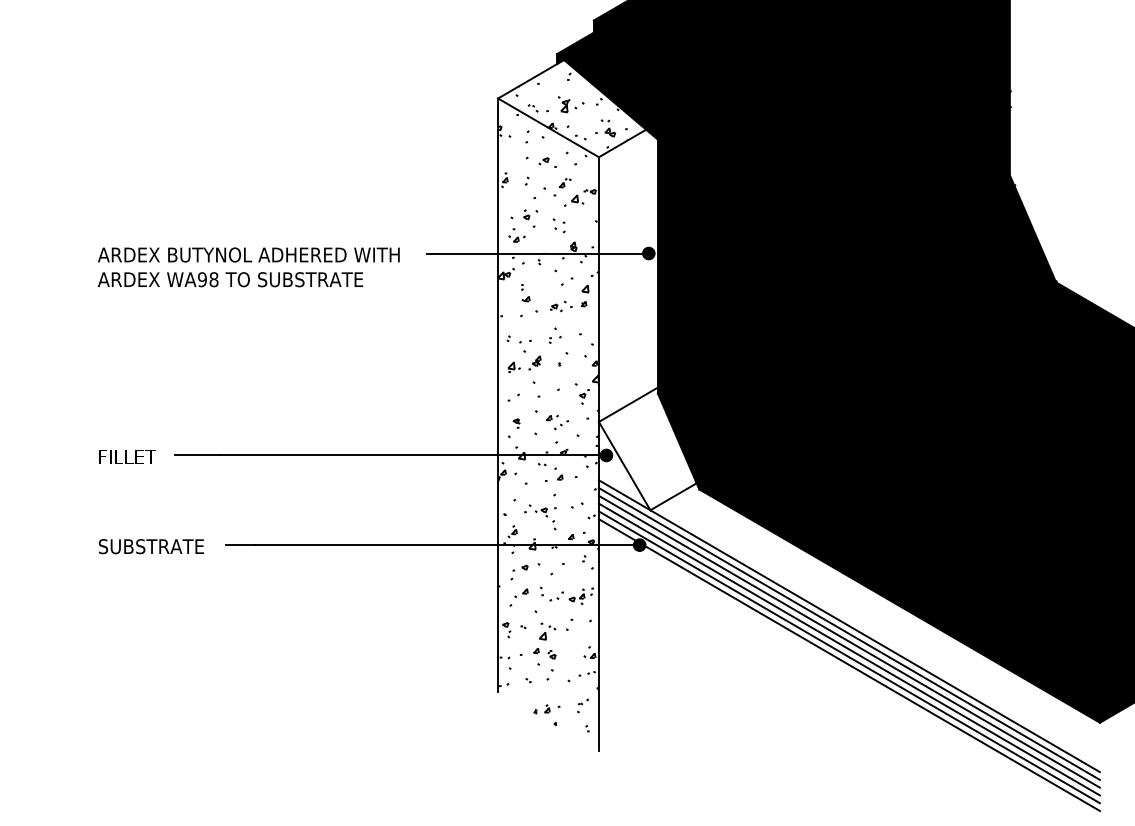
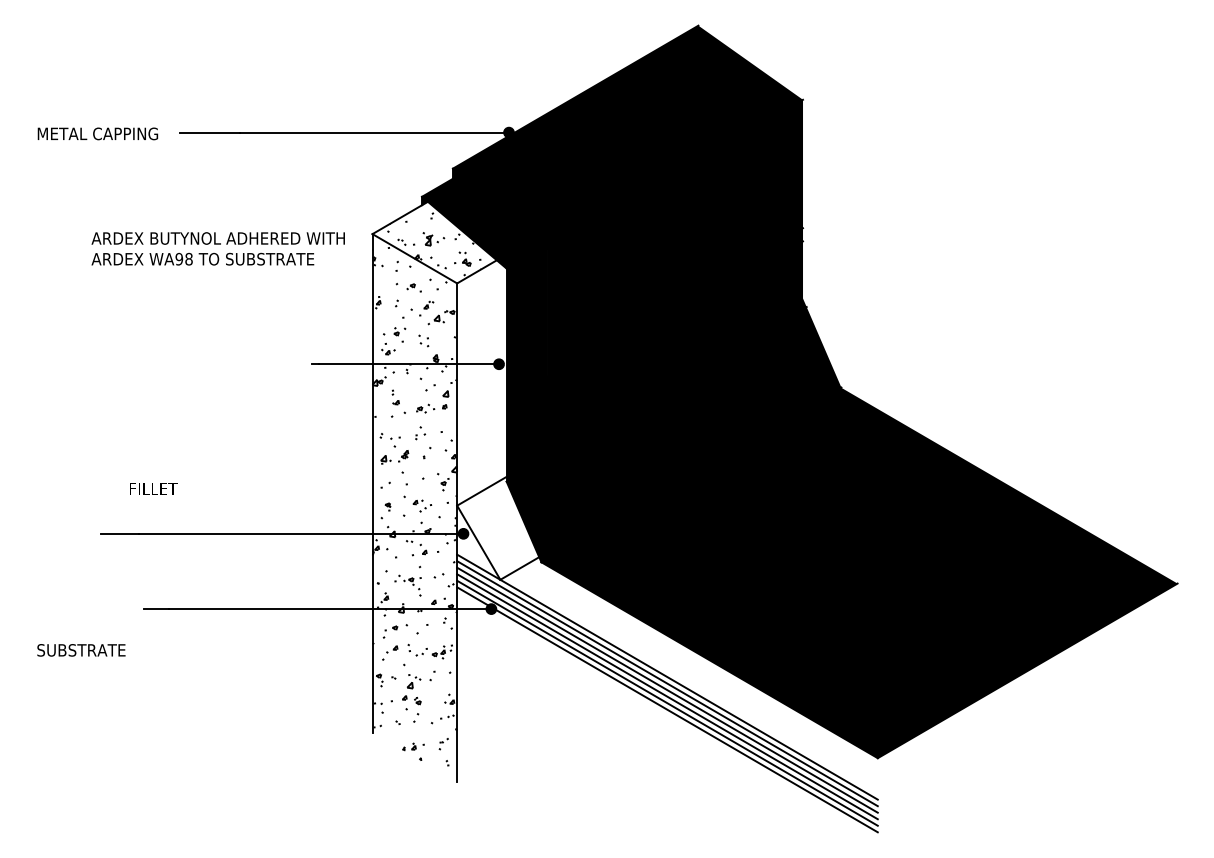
text: (247, 266) -> (217, 248), moved
text: (127, 456) -> (153, 488), moved
text: (151, 546) -> (81, 650), moved

